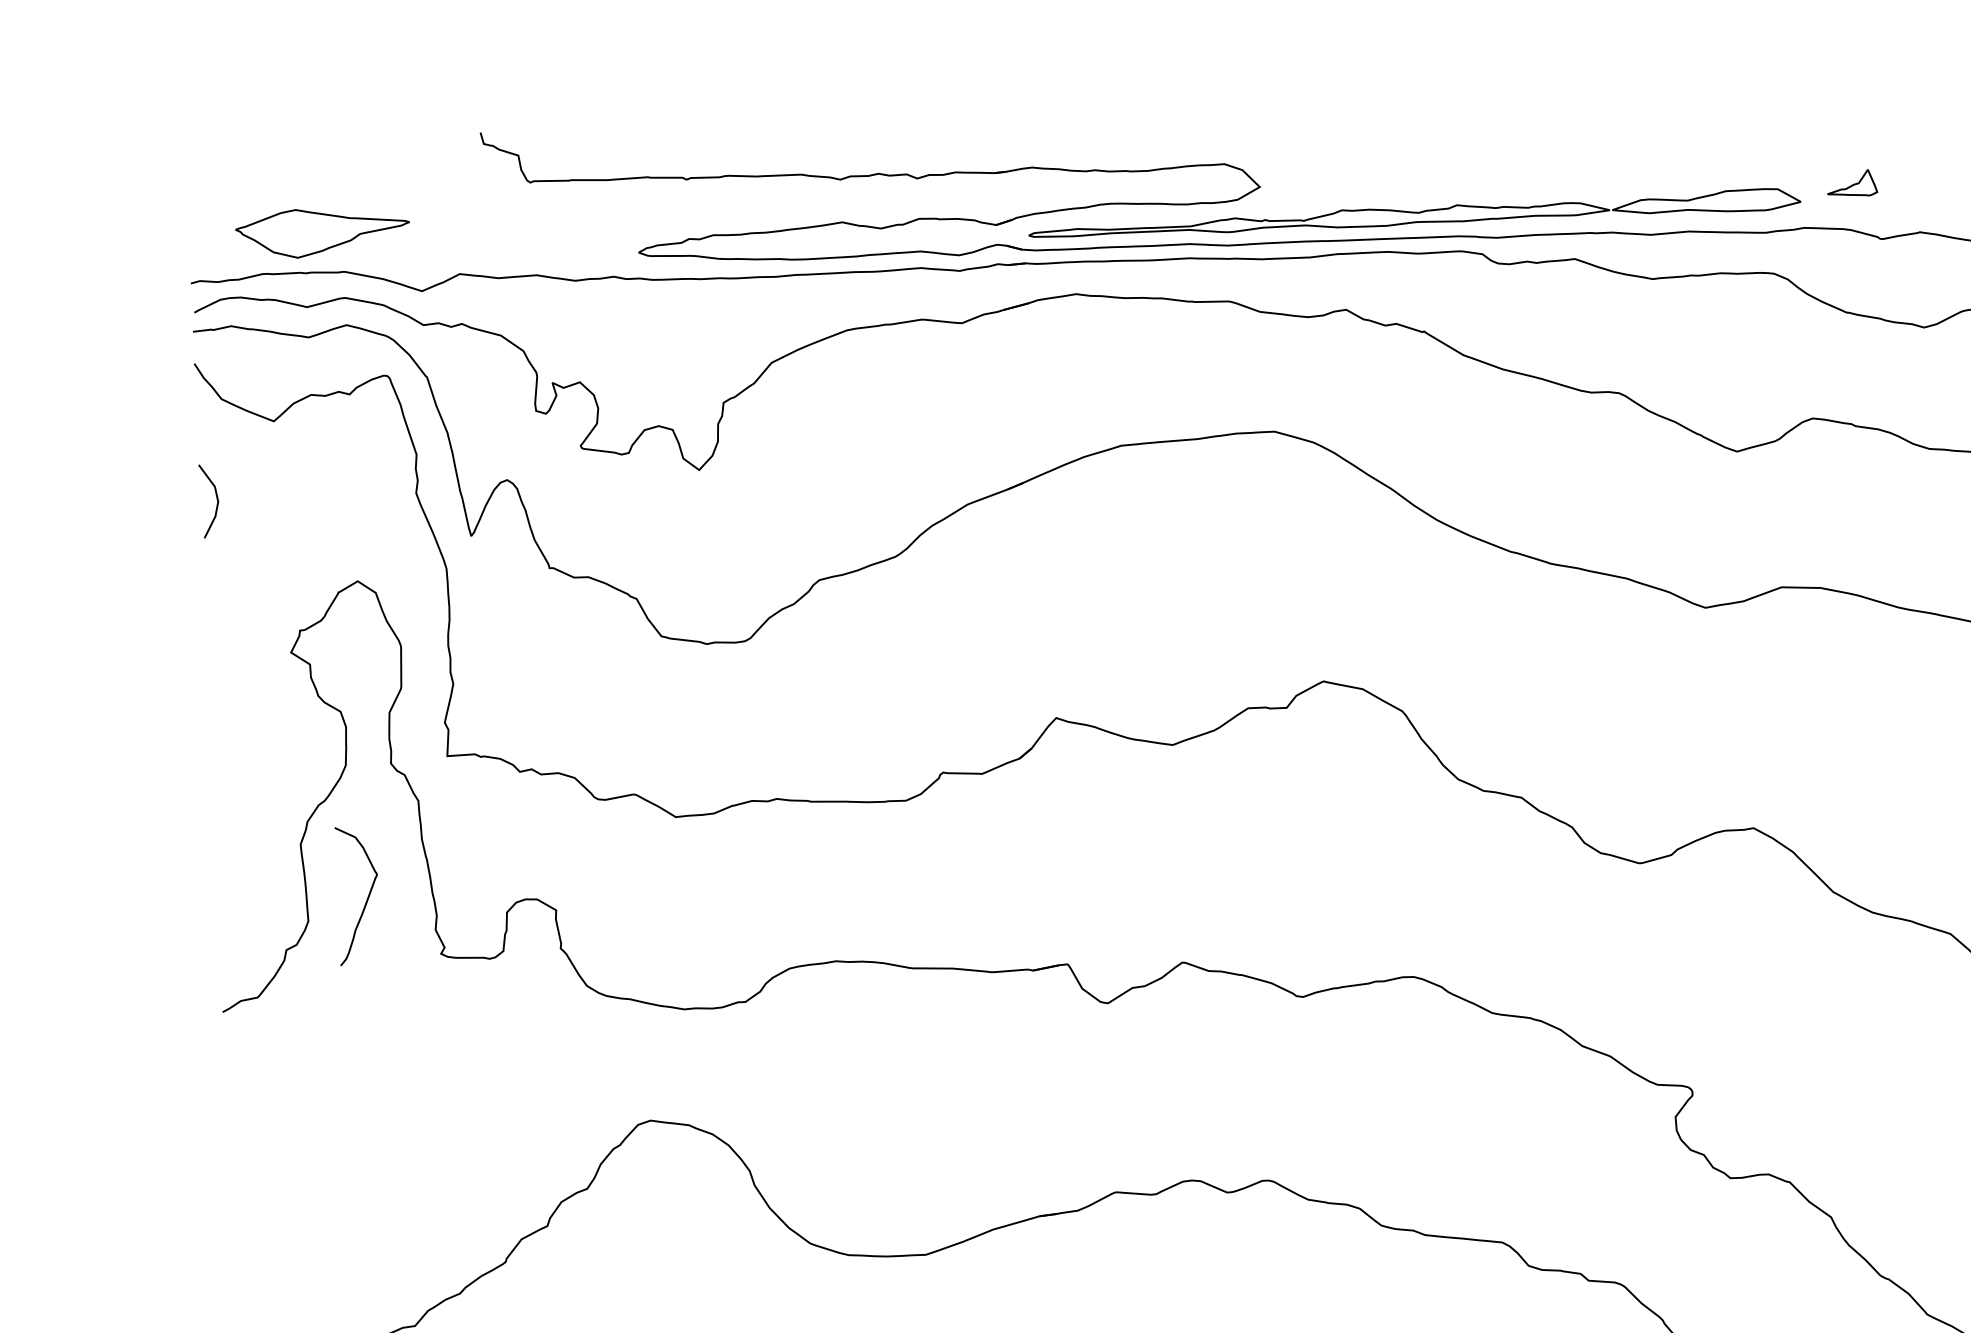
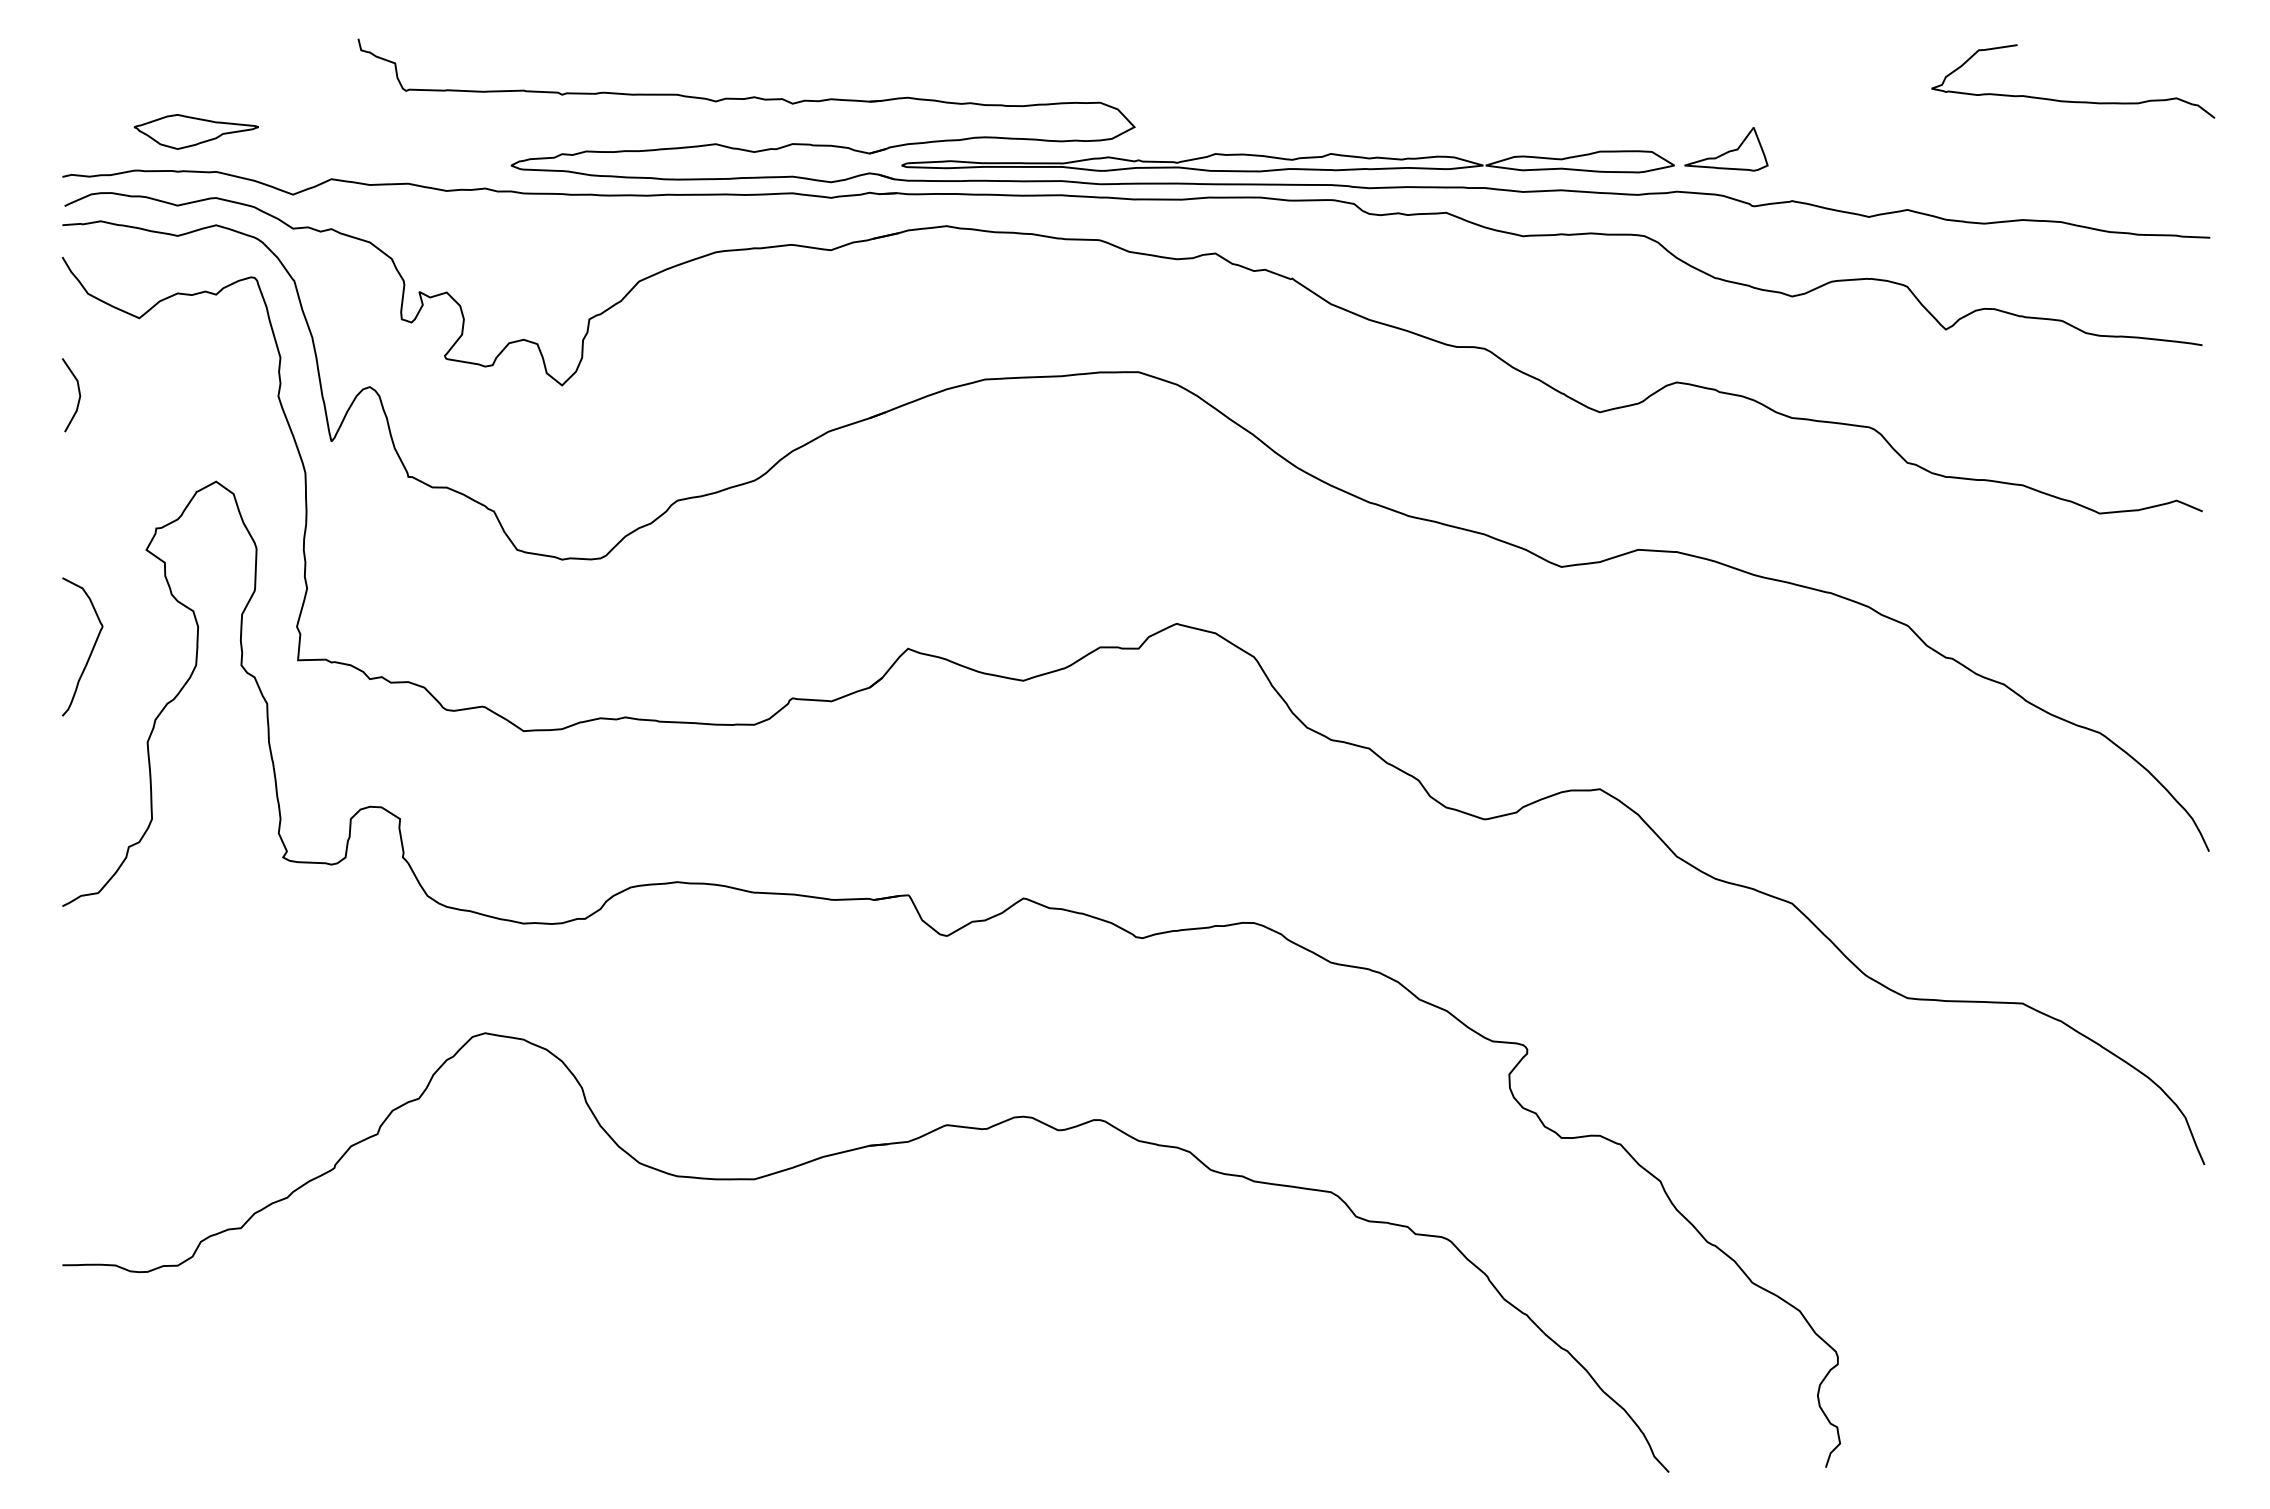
part: (1852, 183) -> (1726, 149), size x1.67
part: (321, 232) -> (195, 131), size x0.71
curve: (366, 898) -> (91, 649), moved

